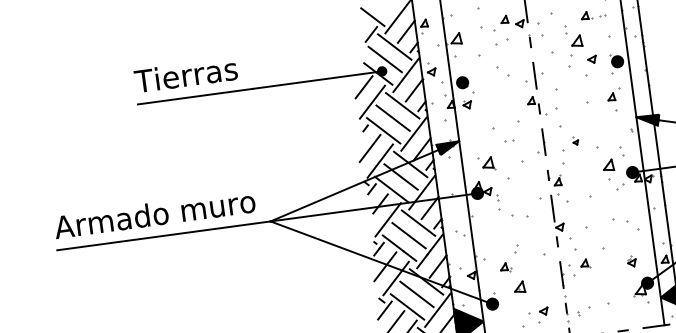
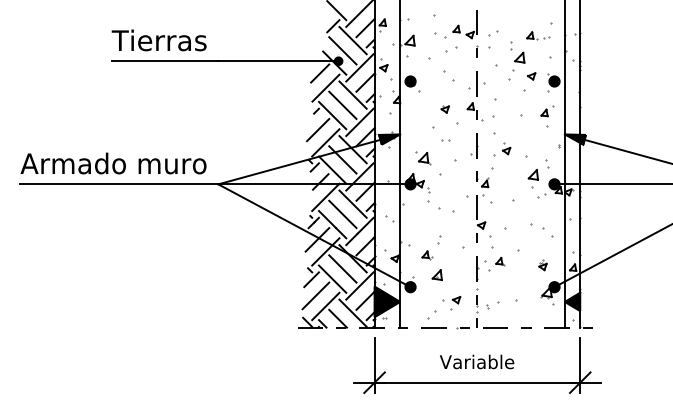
part: (544, 18) -> (493, 33), size x0.62
part: (466, 105) -> (444, 109), moved
part: (575, 140) -> (506, 148), size x1.67

